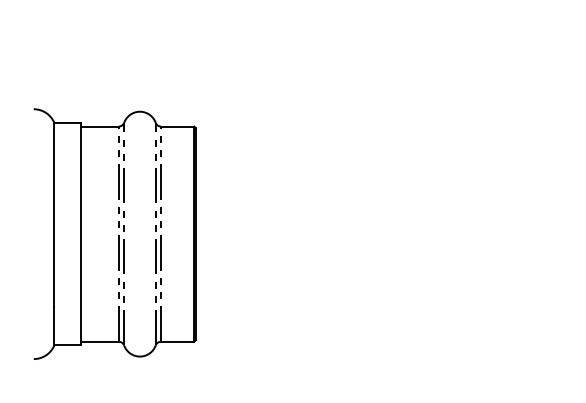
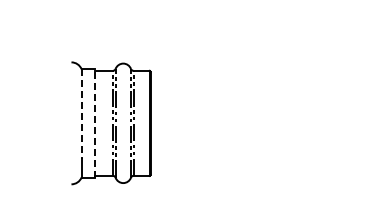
line: (54, 216) -> (81, 114), solid -> dashed
line: (80, 232) -> (94, 122), solid -> dashed

